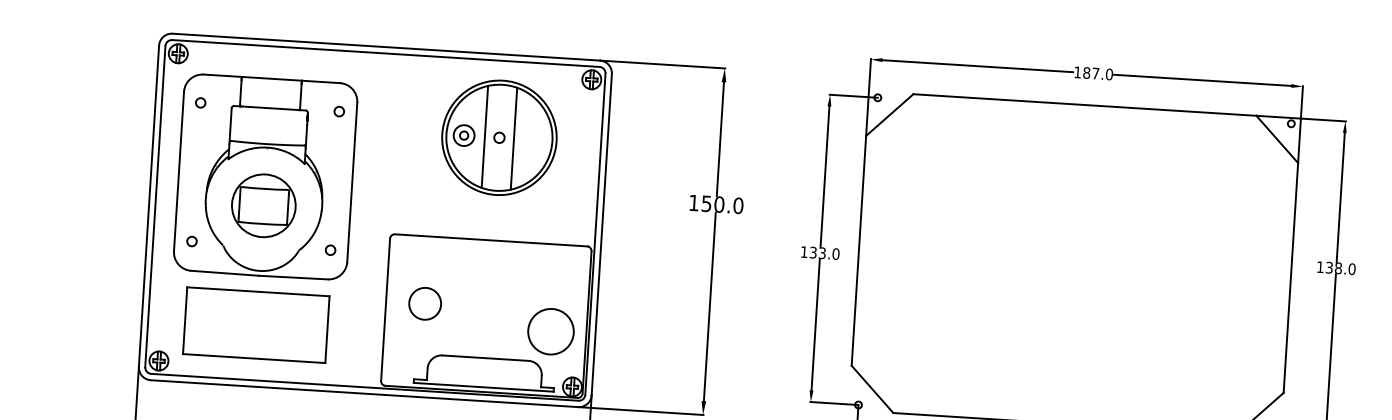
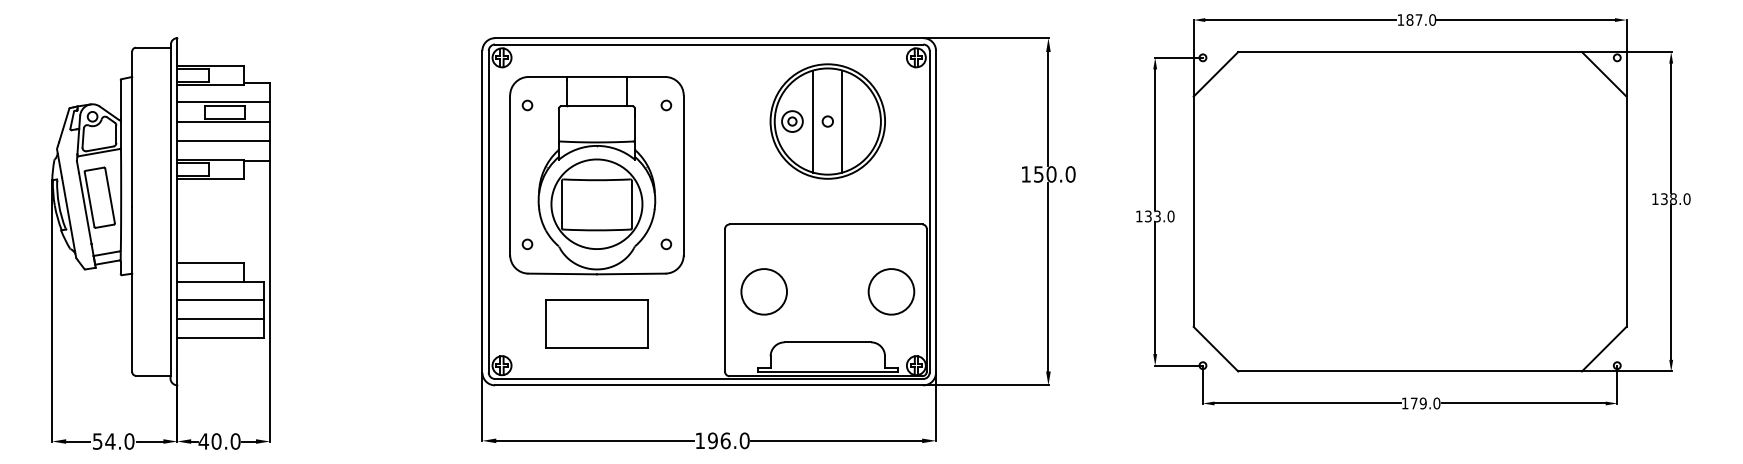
part: (263, 205) -> (596, 203), size x1.43
circle: (424, 303) -> (763, 291), size x1.43
part: (255, 324) -> (596, 323), size x0.71
circle: (551, 331) -> (891, 291), moved

